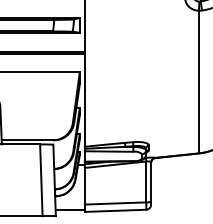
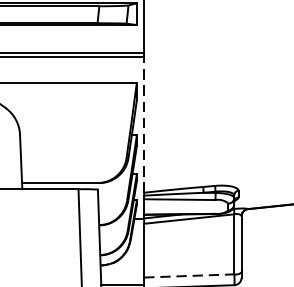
line: (84, 100) -> (143, 124), solid -> dashed
line: (115, 203) -> (189, 275), solid -> dashed

